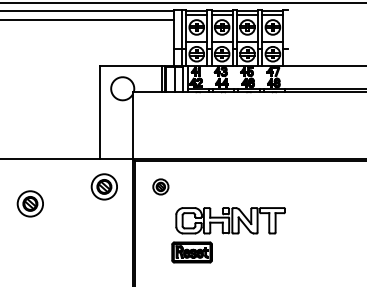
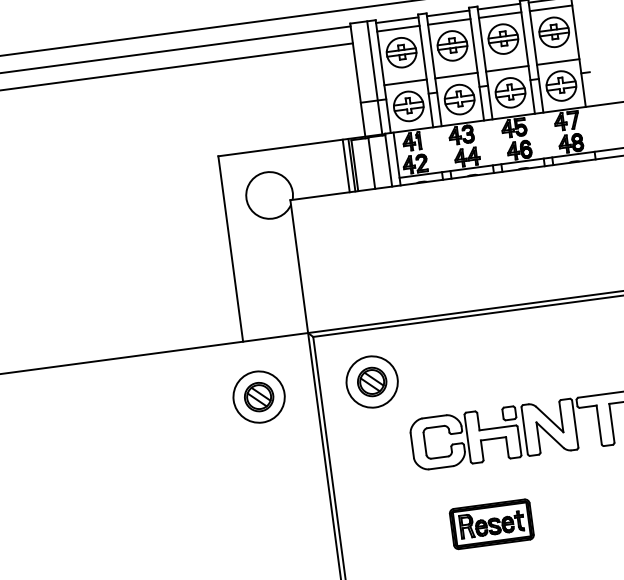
part: (160, 186) -> (371, 381), size x1.67
part: (29, 203) -> (113, 450), removed
part: (191, 252) -> (490, 524), moved

